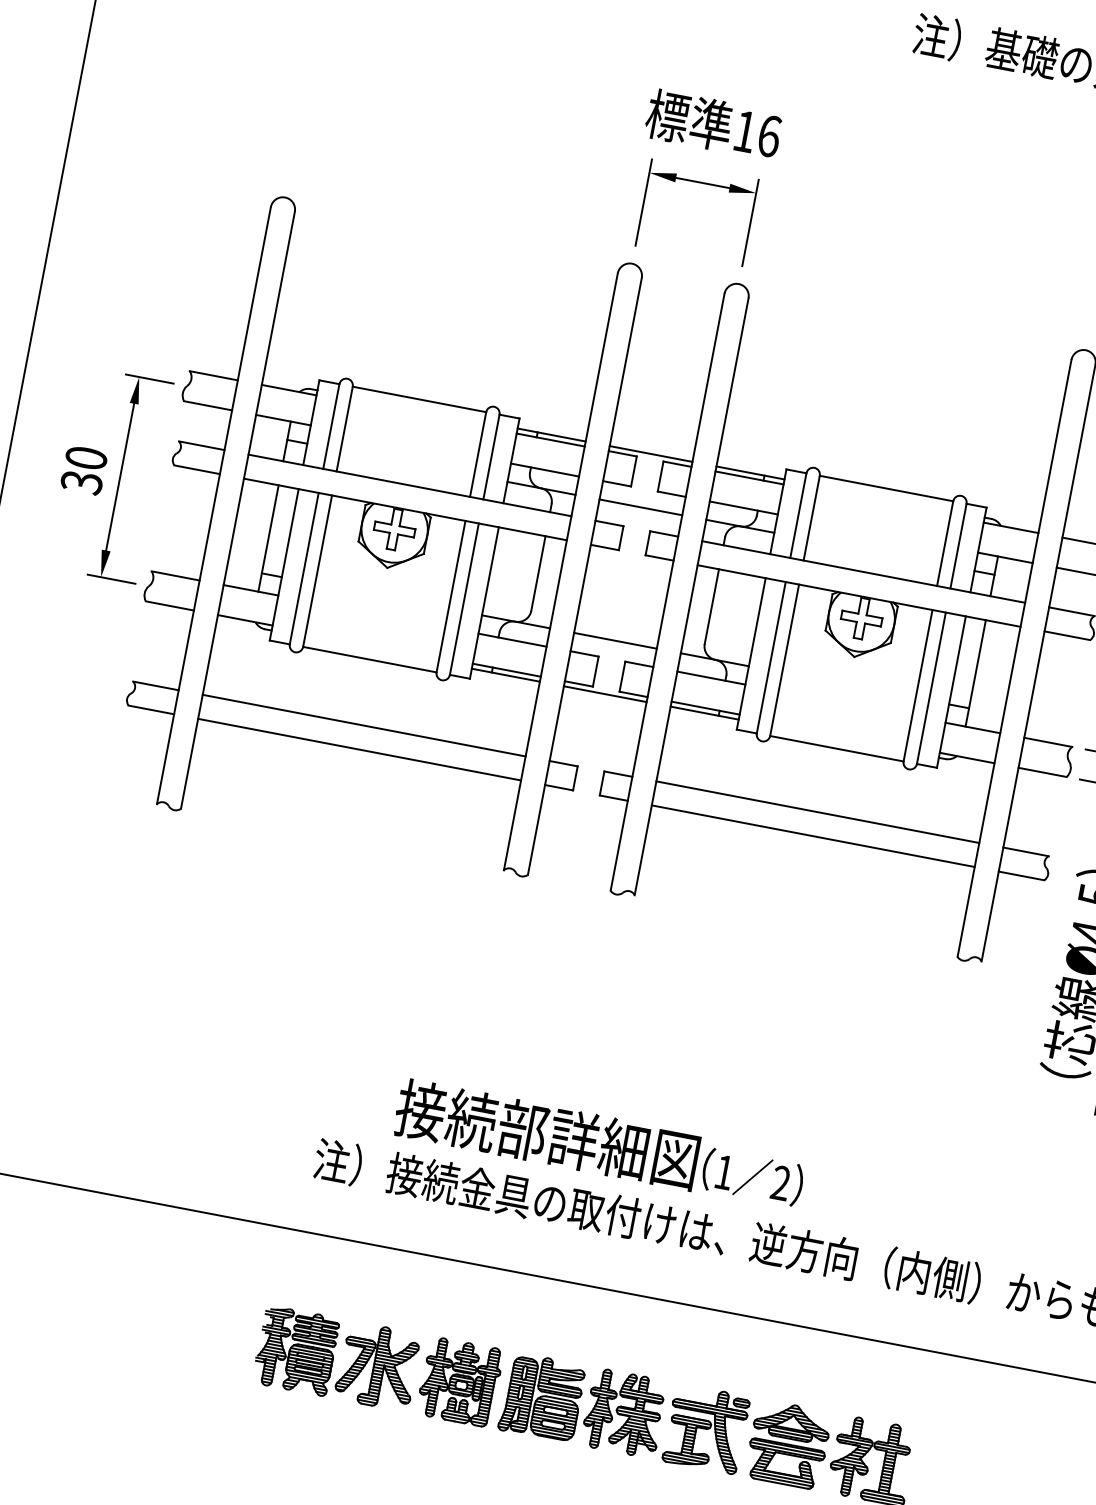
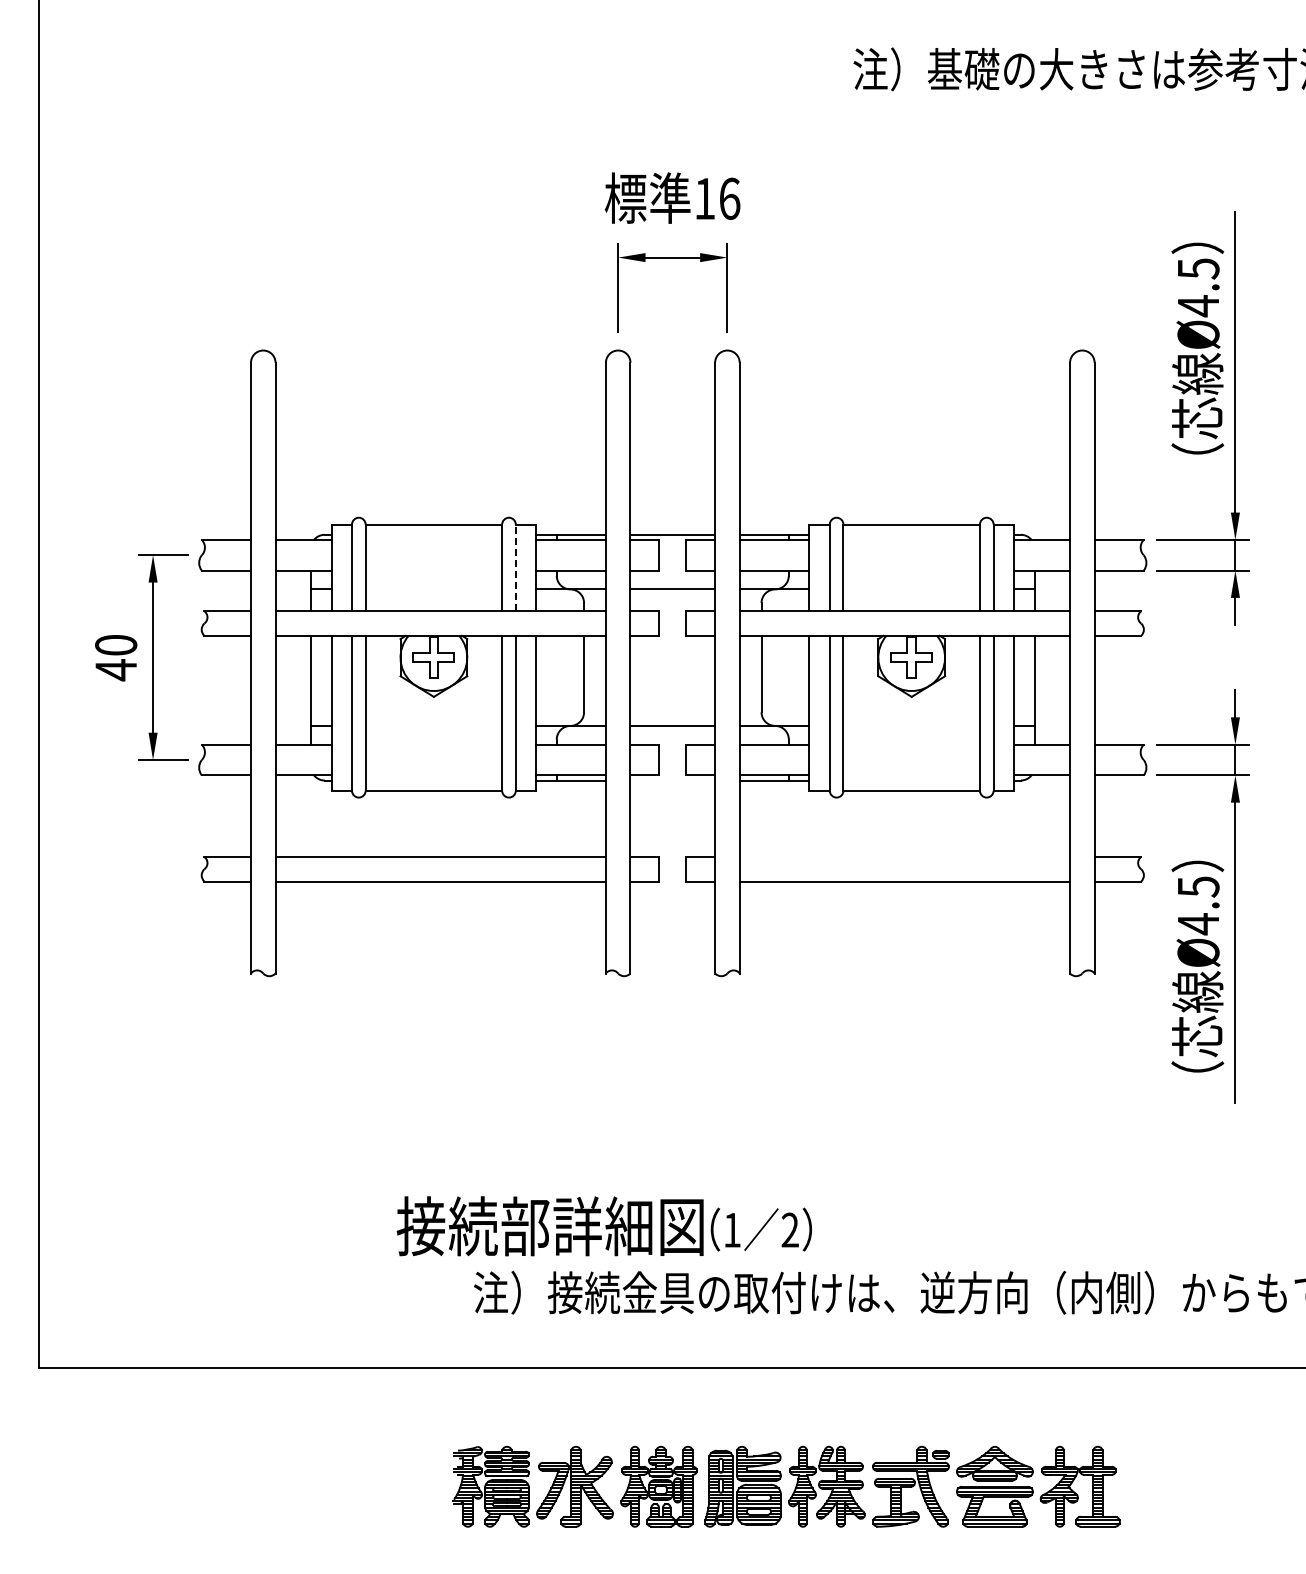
line: (491, 456) -> (515, 567), solid -> dashed
text: (82, 482) -> (116, 670), 30 -> 40
line: (604, 694) -> (672, 780), removed
line: (817, 811) -> (904, 856), removed
text: (599, 1144) -> (603, 1226), moved

